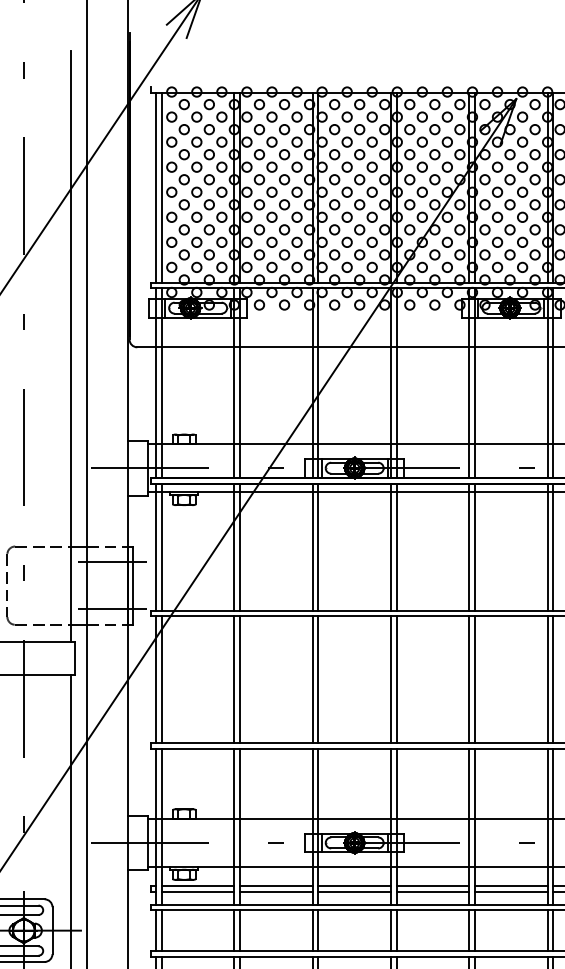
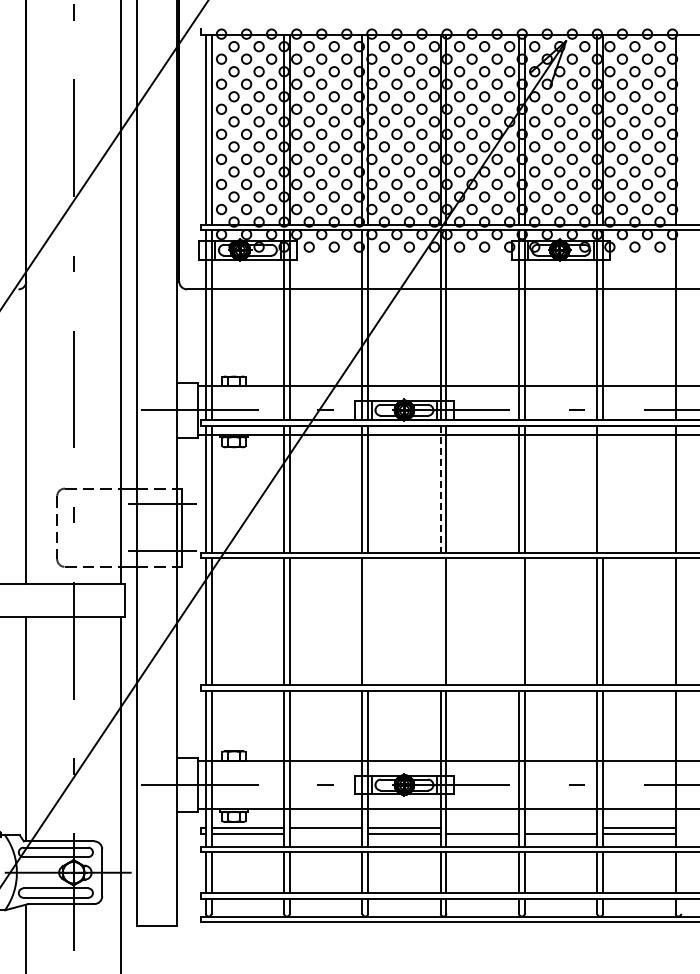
line: (390, 547) -> (440, 489), solid -> dashed
line: (553, 547) -> (603, 489), removed
line: (318, 679) -> (368, 621), removed
line: (390, 679) -> (440, 621), removed
line: (469, 679) -> (519, 621), removed
line: (432, 886) -> (482, 828), removed
line: (510, 886) -> (560, 828), removed
line: (275, 891) -> (325, 833), removed

